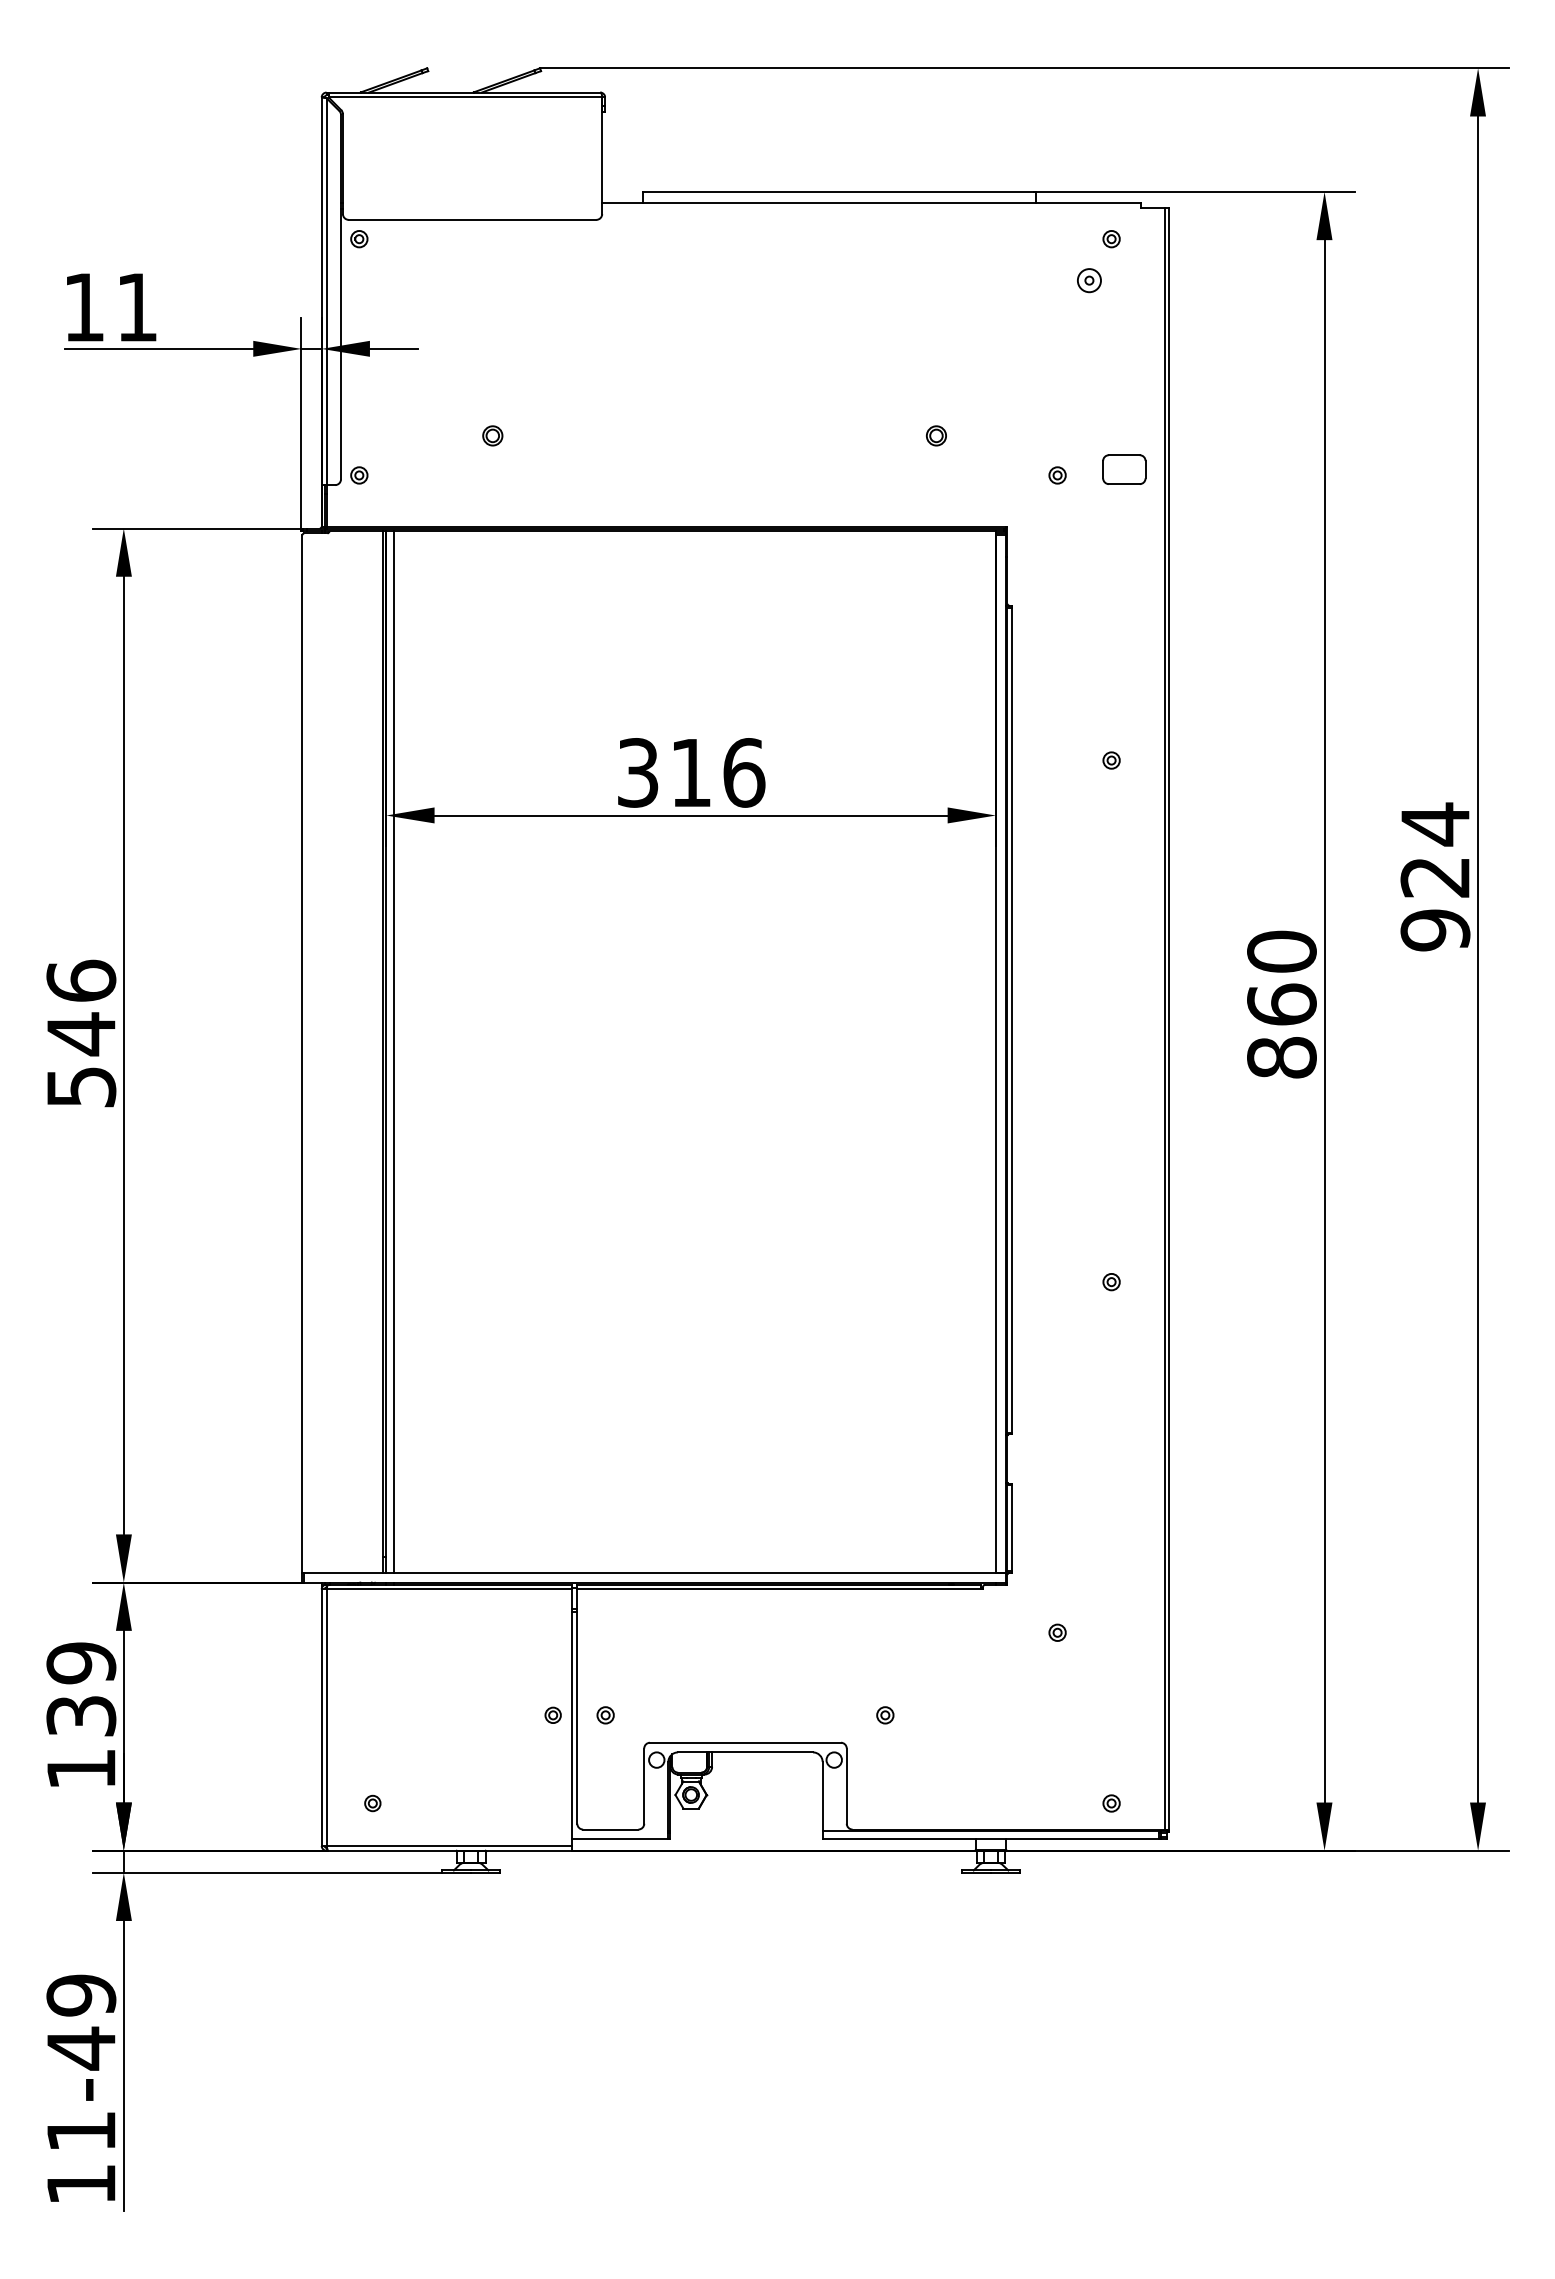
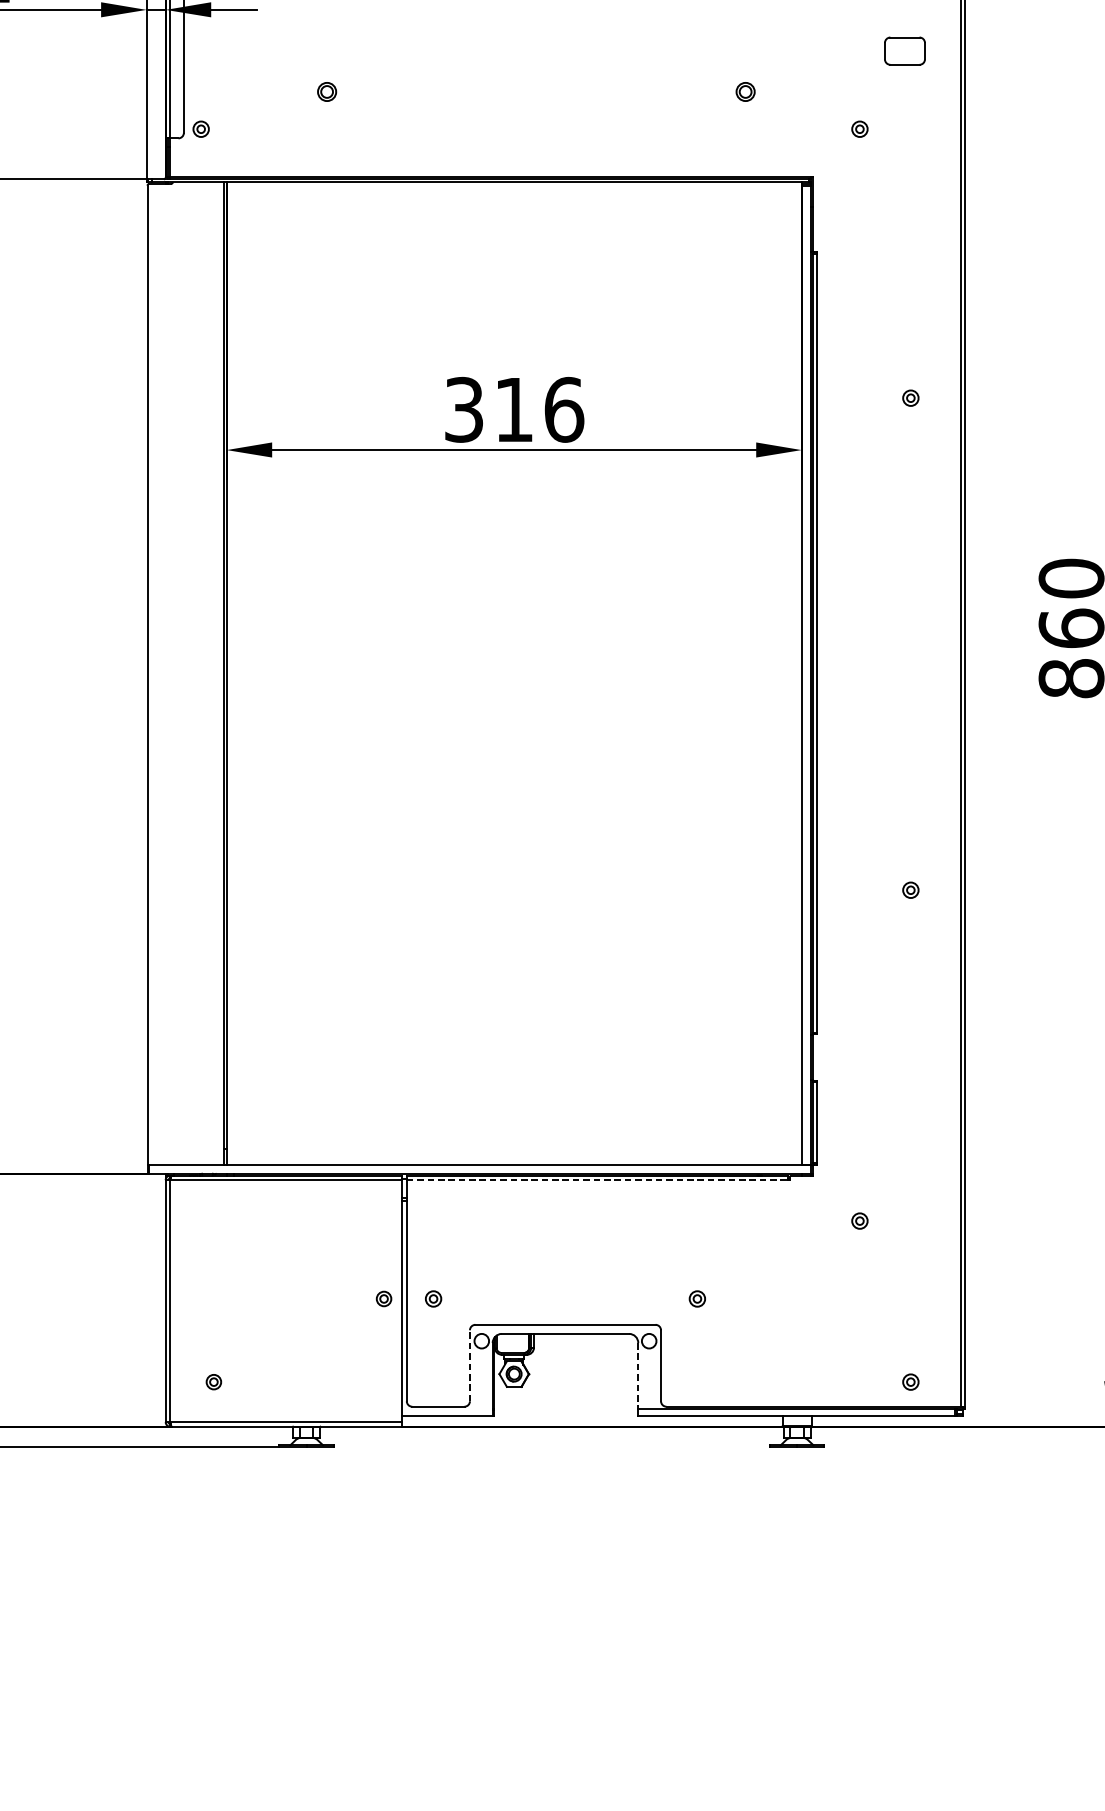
part: (1124, 469) -> (905, 51), moved
line: (394, 1052) -> (234, 673), removed
line: (779, 1589) -> (597, 1180), solid -> dashed
line: (644, 1786) -> (470, 1366), solid -> dashed
line: (822, 1796) -> (638, 1375), solid -> dashed

